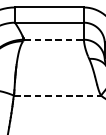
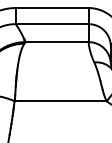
line: (54, 40) -> (57, 42), dashed -> solid
line: (57, 95) -> (60, 101), dashed -> solid

